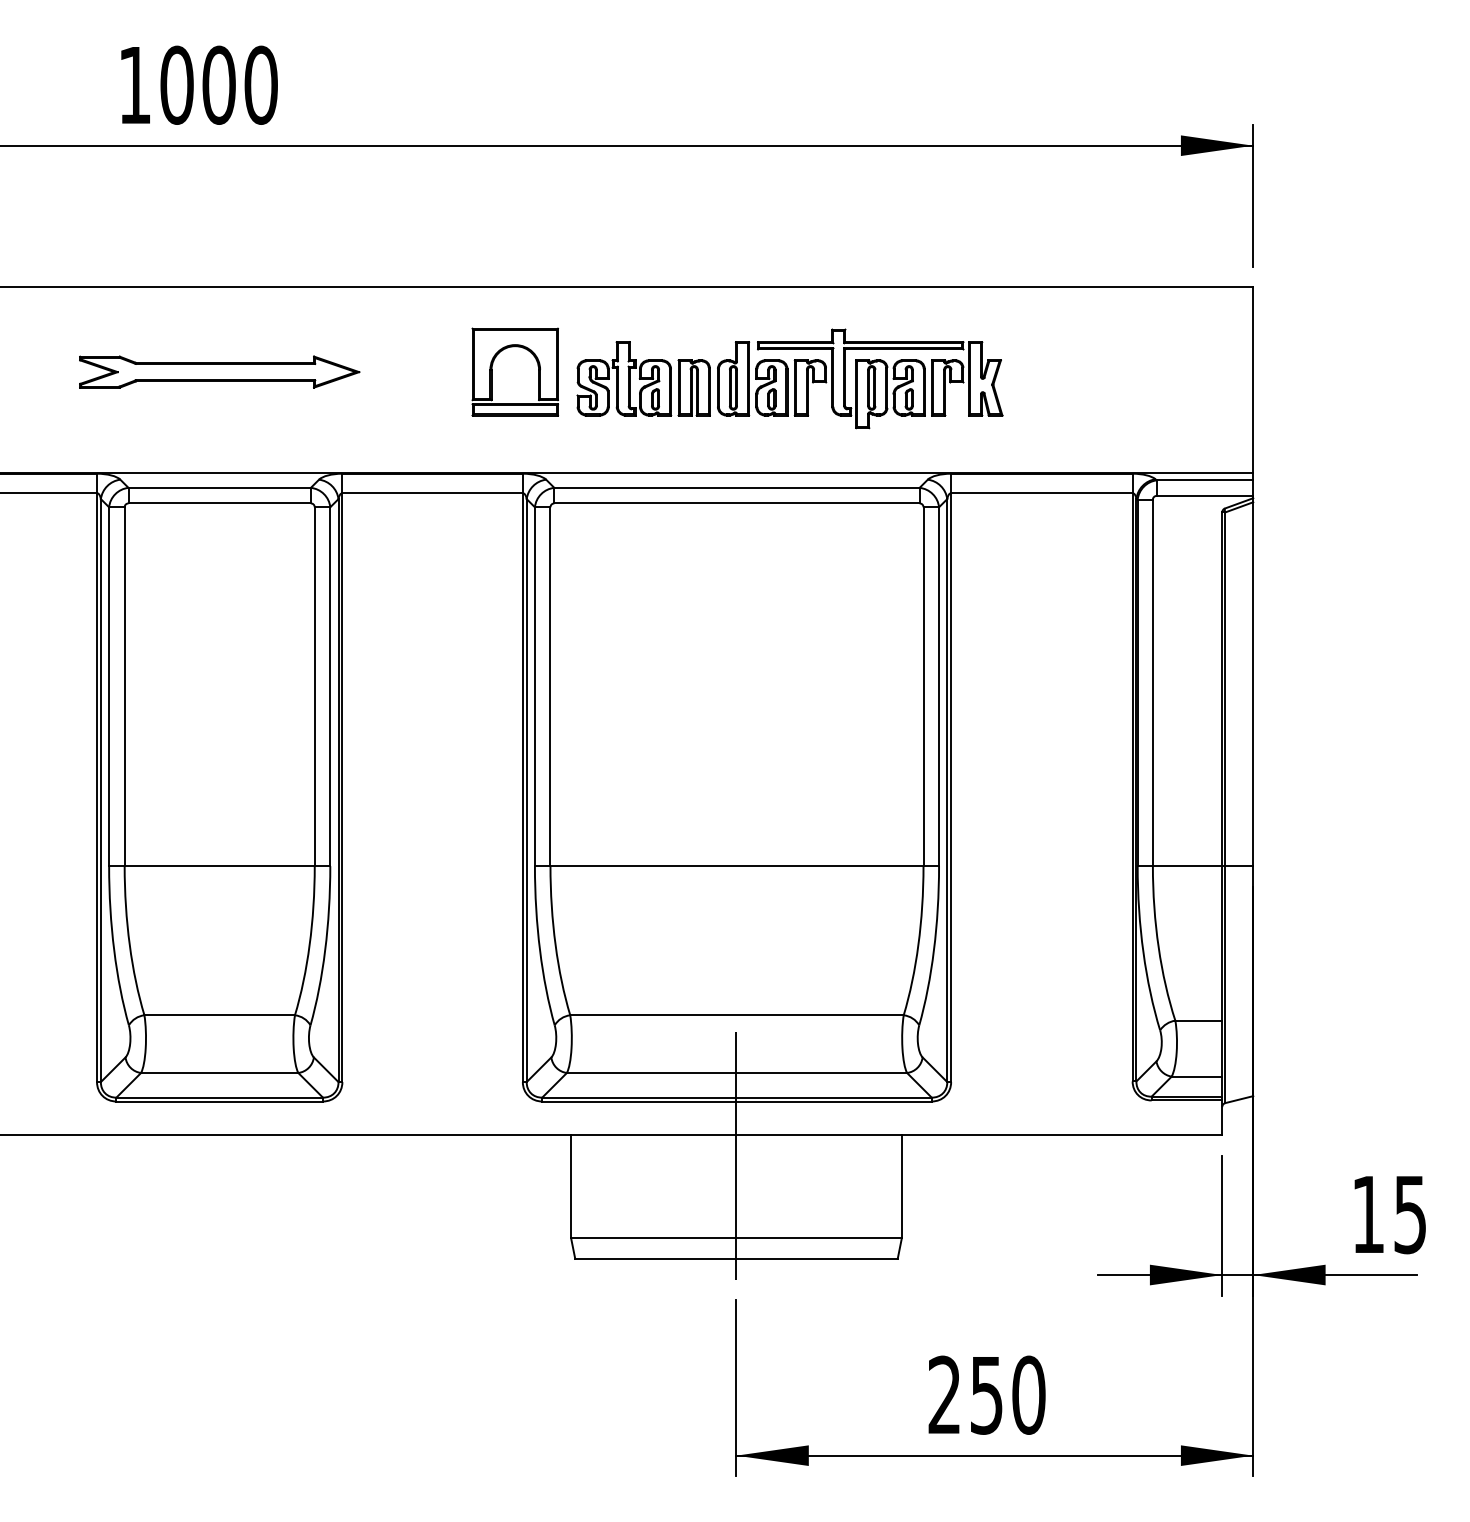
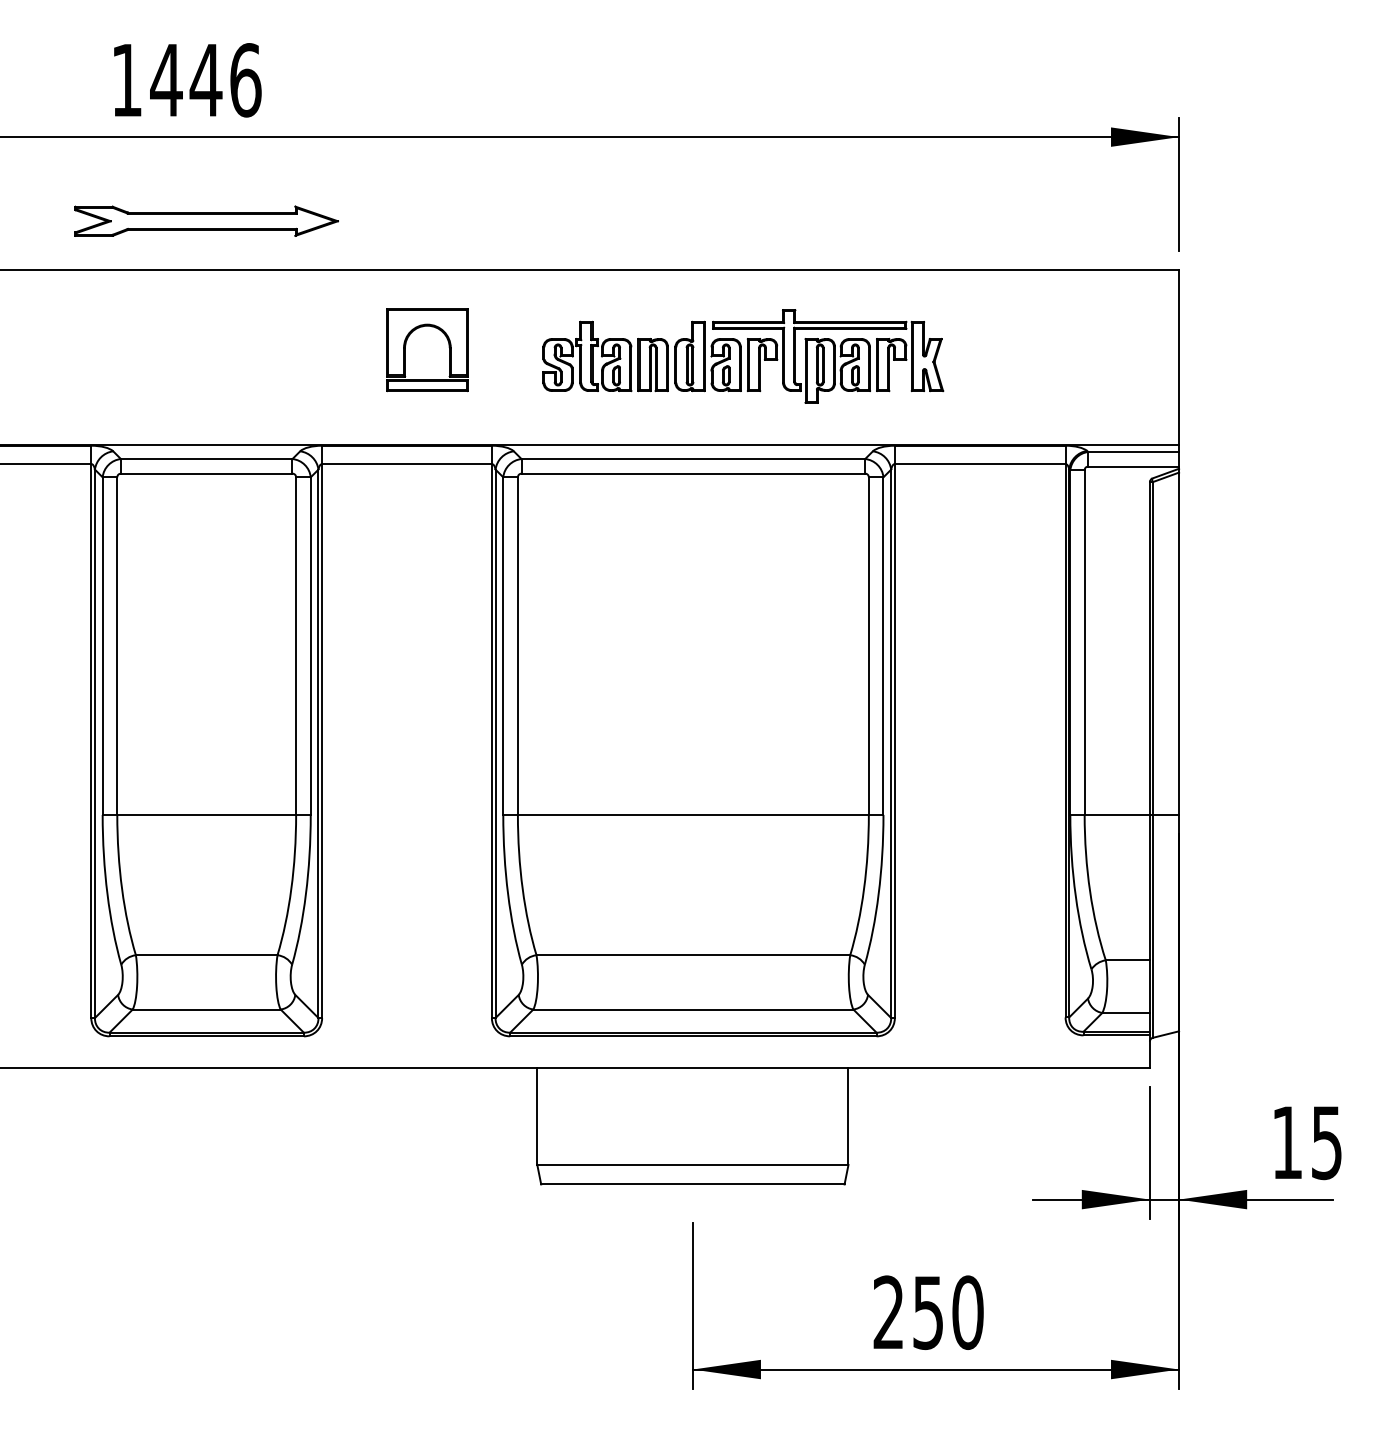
text: (218, 84) -> (205, 79), 1000 -> 1446
part: (219, 371) -> (206, 220), moved
part: (492, 371) -> (405, 349), moved
line: (736, 1155) -> (692, 1087), removed

